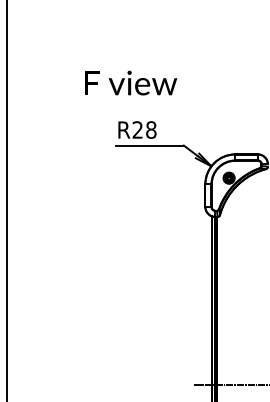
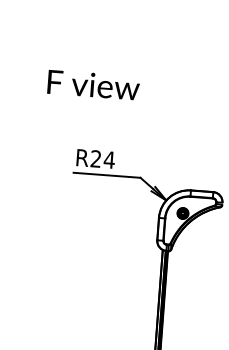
text: (131, 82) -> (94, 84), moved
text: (150, 129) -> (108, 159), R28 -> R24

